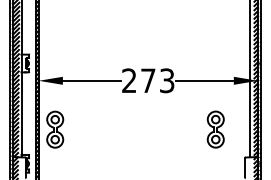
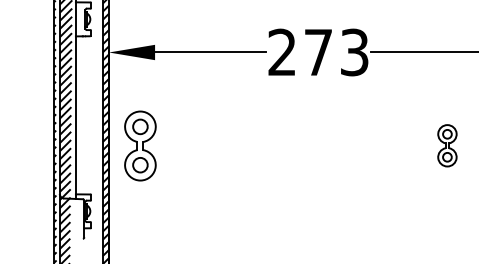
part: (215, 129) -> (447, 145), size x0.6

